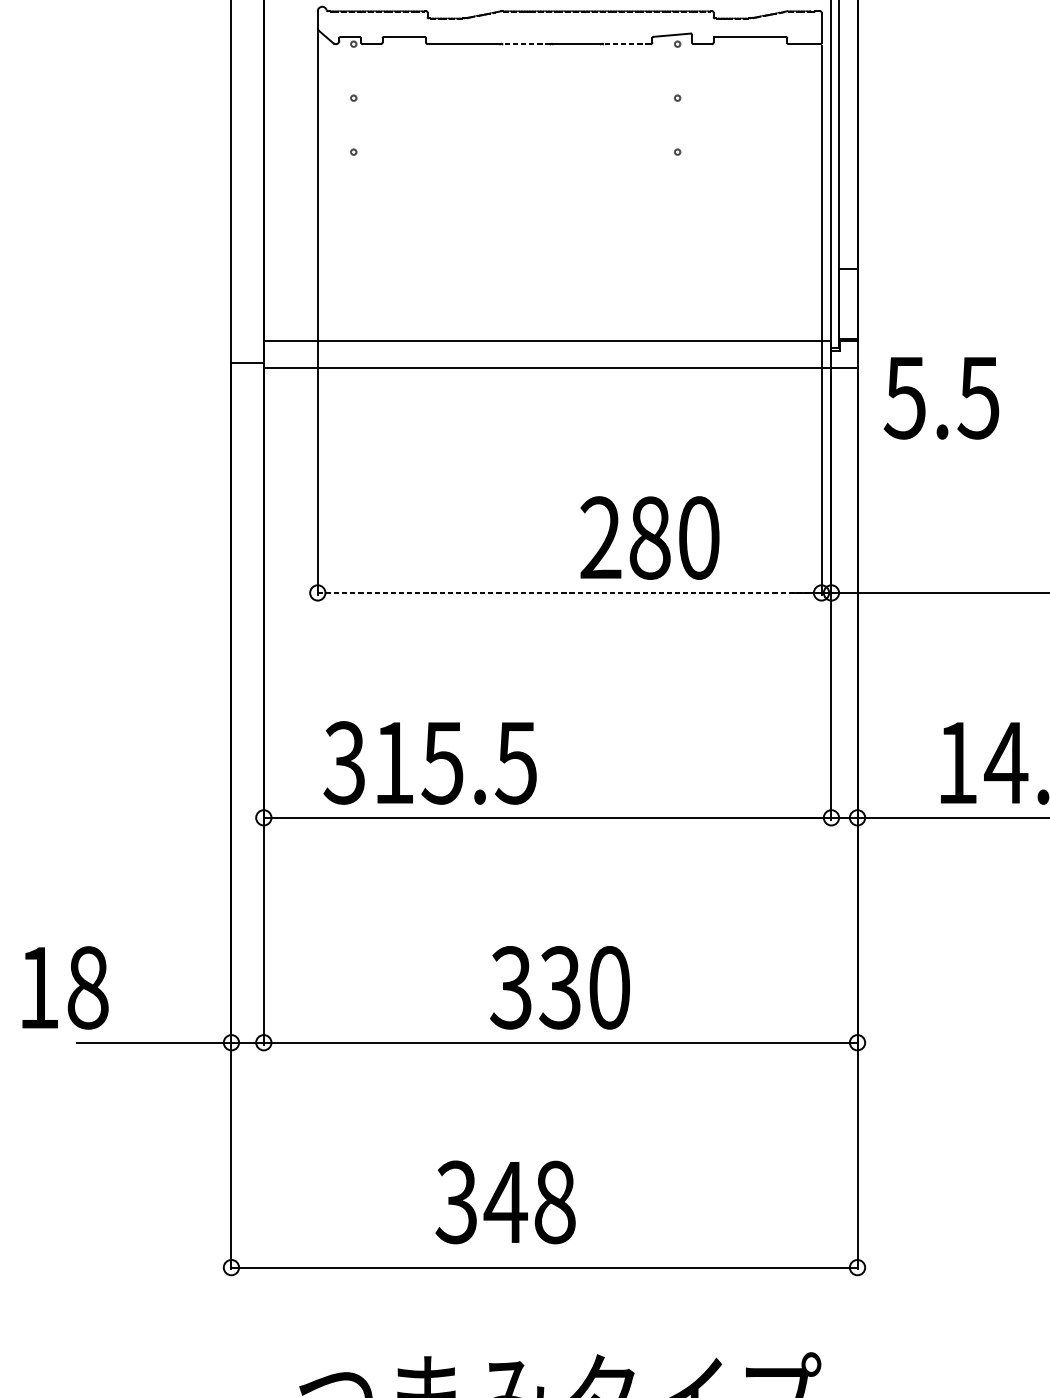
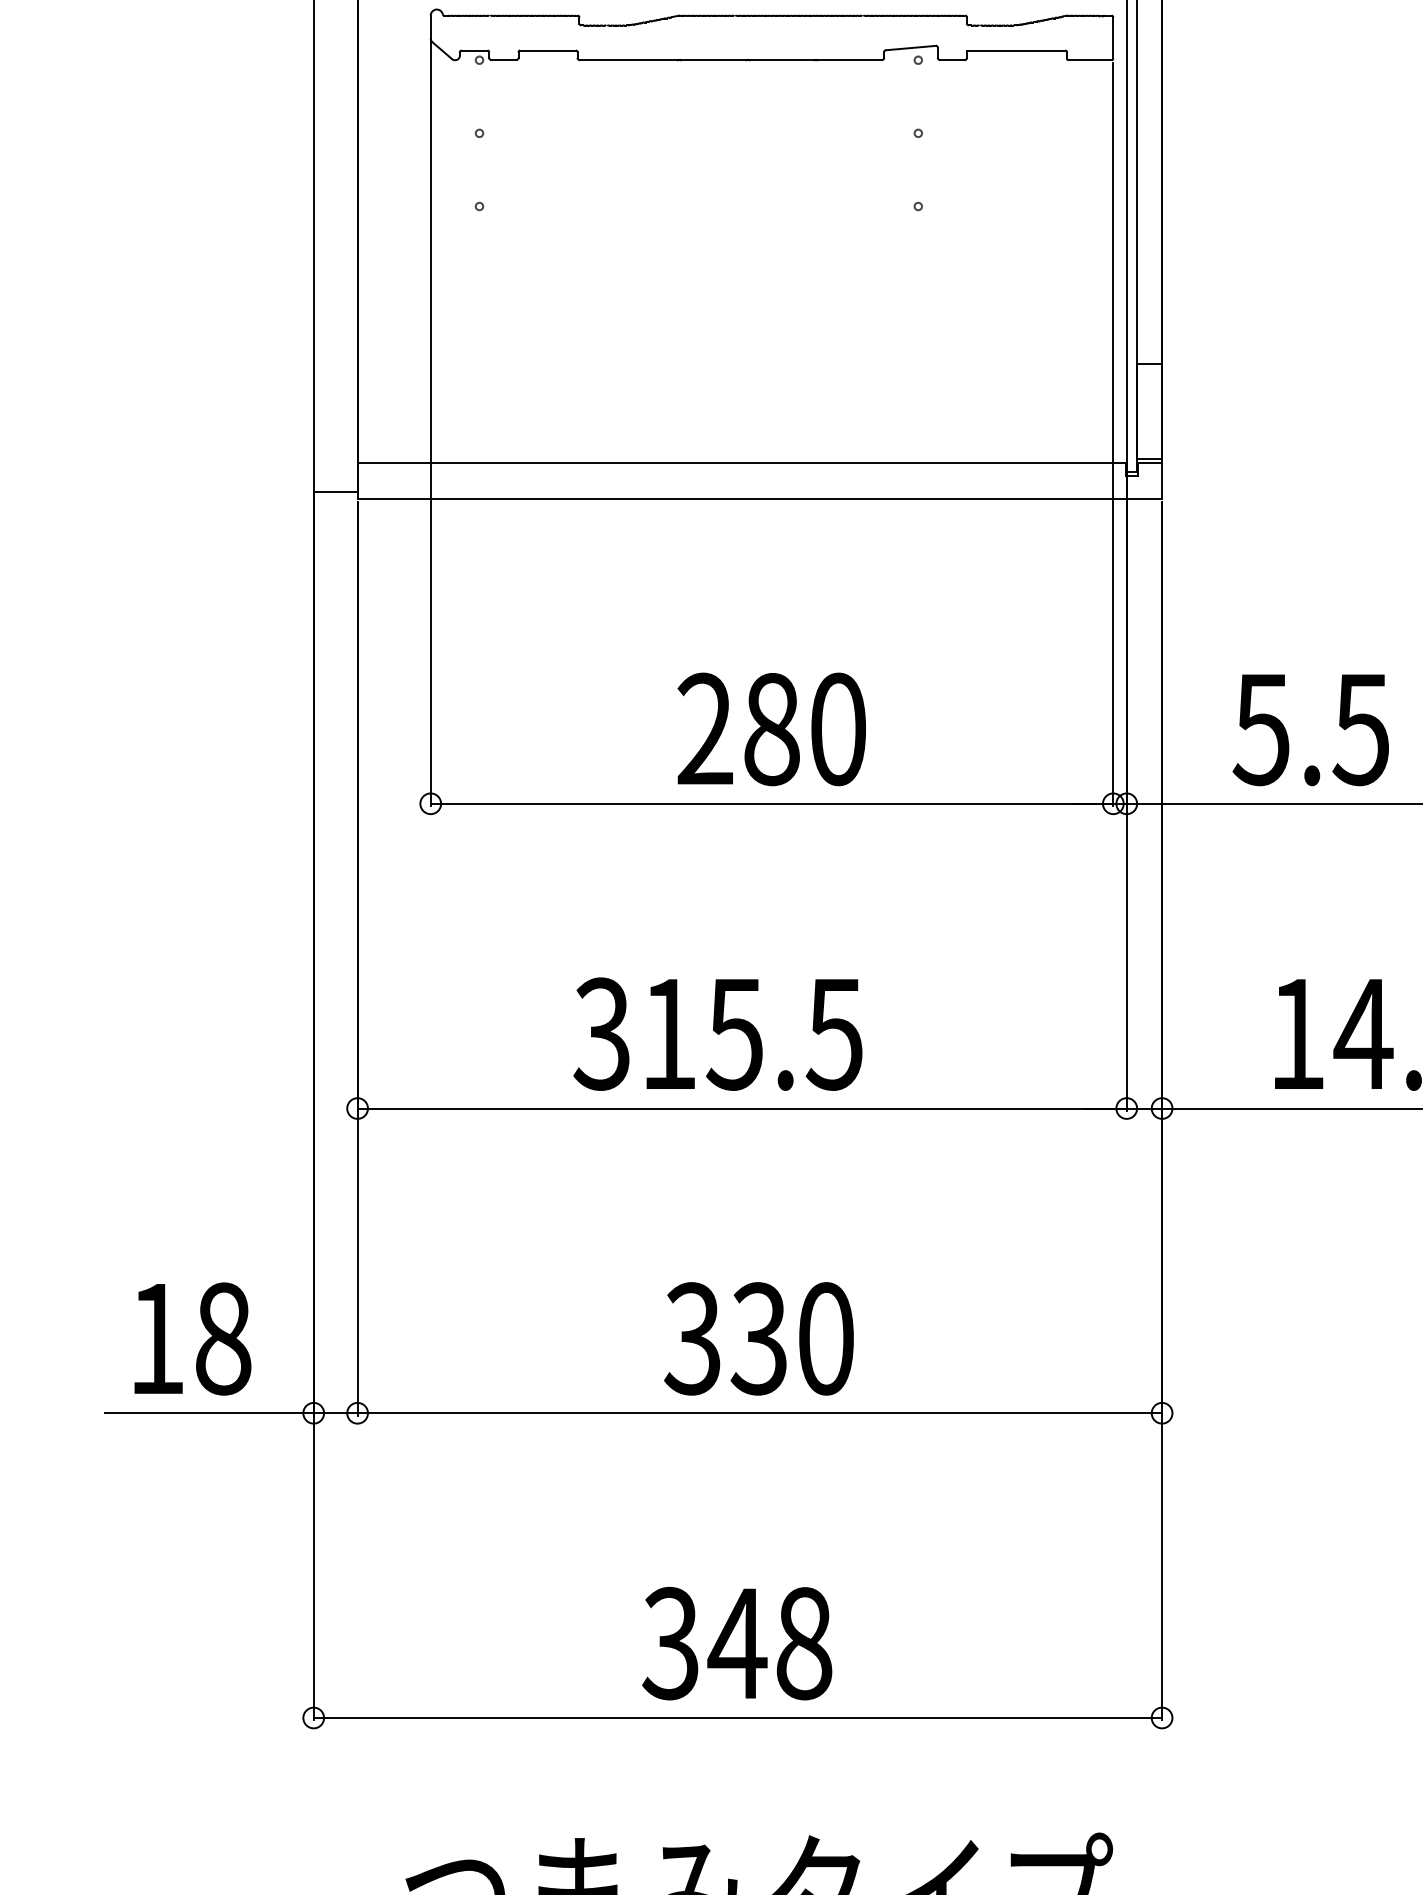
line: (526, 44) -> (713, 60), dashed -> solid
line: (626, 44) -> (849, 60), dashed -> solid
text: (941, 398) -> (1310, 730), moved
text: (649, 538) -> (771, 729), moved
line: (570, 592) -> (772, 803), dashed -> solid
text: (429, 762) -> (717, 1033), moved
text: (65, 987) -> (192, 1338), moved
text: (505, 1202) -> (737, 1643), moved

